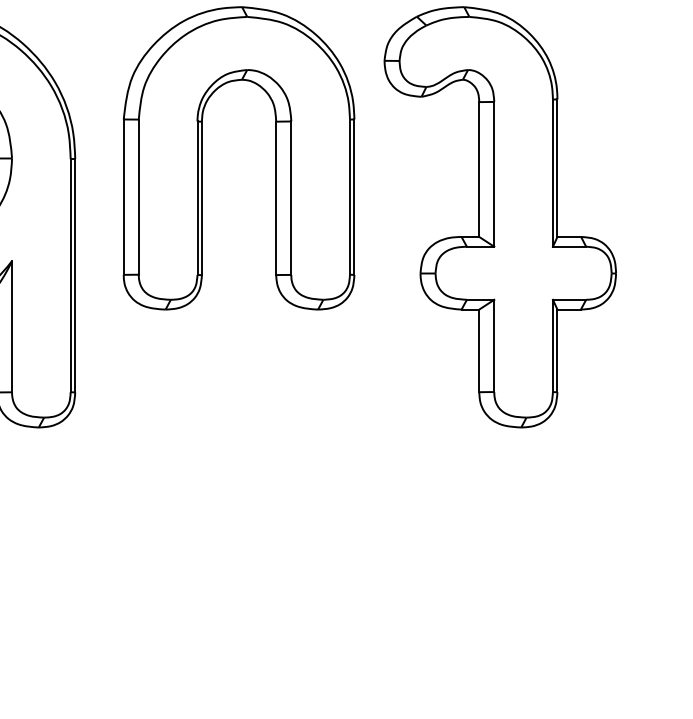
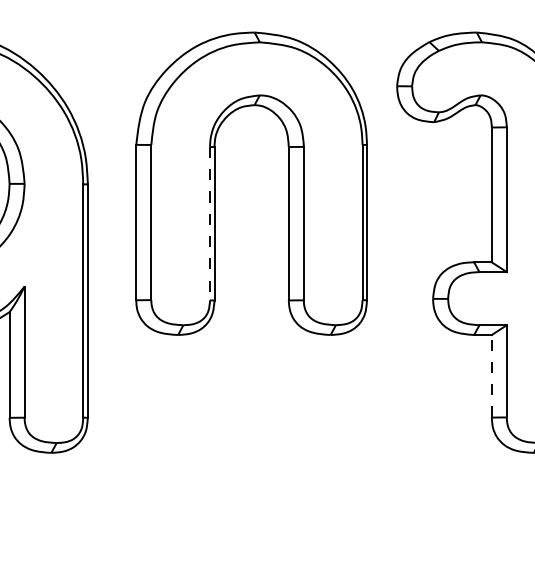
line: (197, 198) -> (210, 223), solid -> dashed
line: (479, 350) -> (492, 375), solid -> dashed

